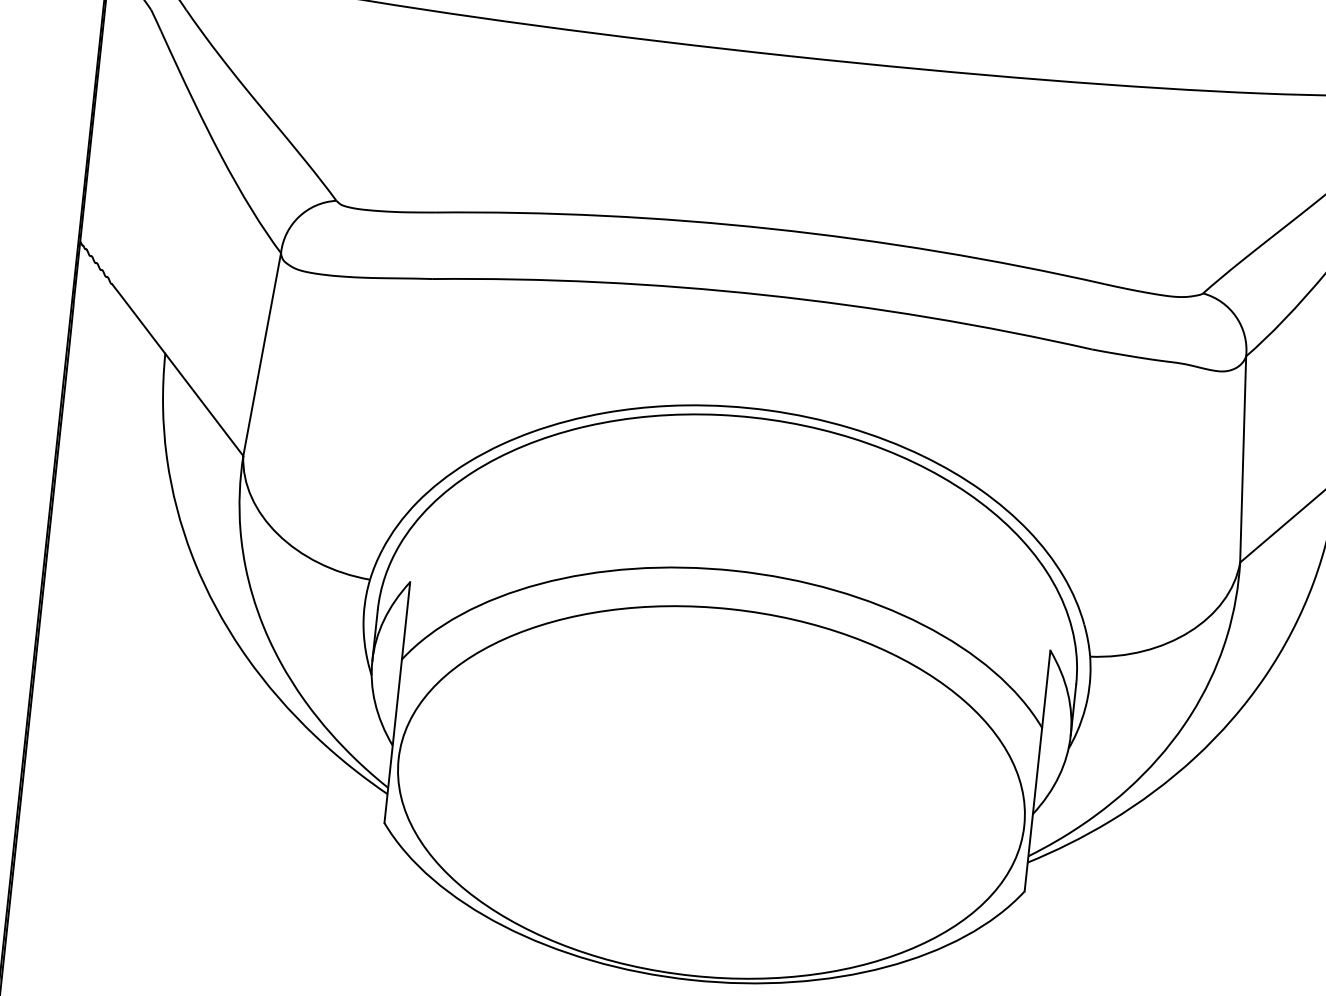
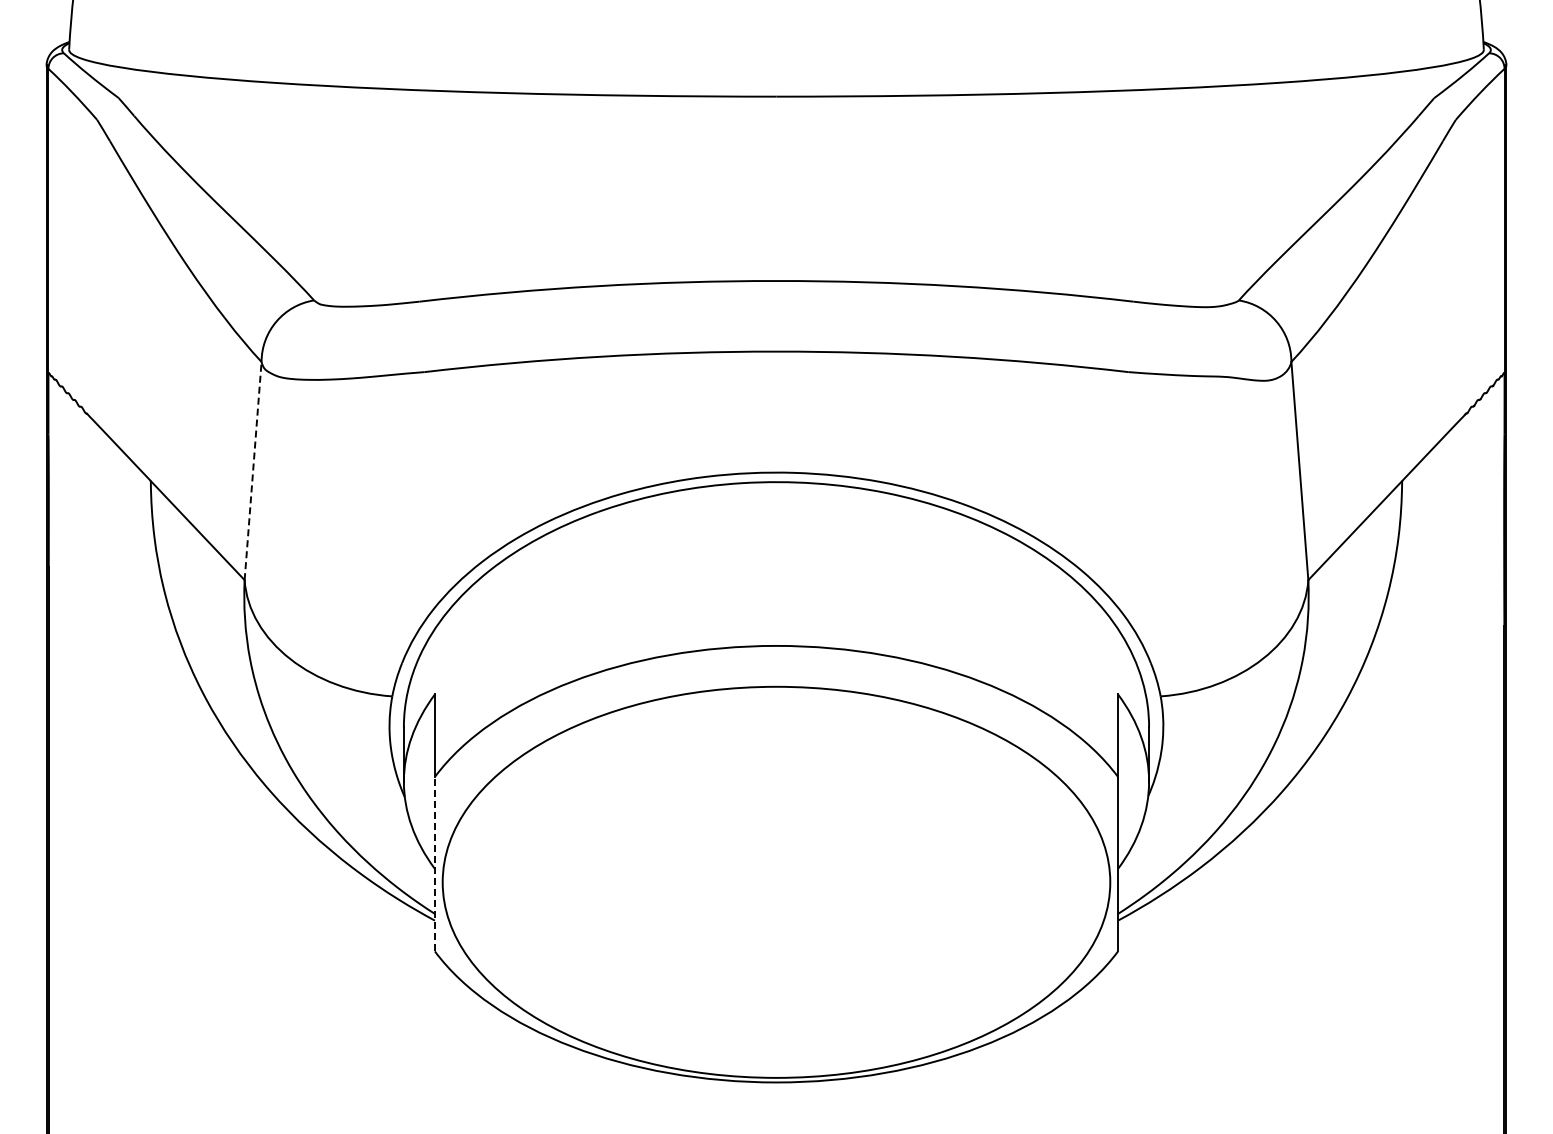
line: (262, 354) -> (253, 470), solid -> dashed
line: (392, 740) -> (434, 863), solid -> dashed

